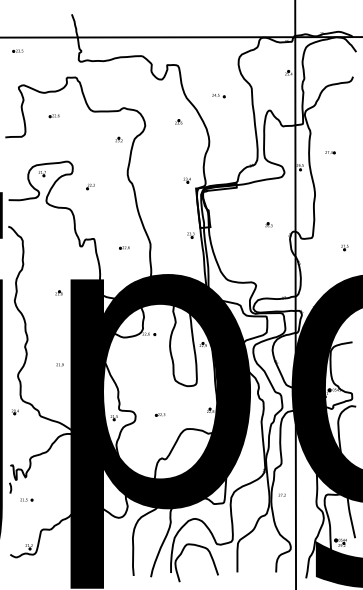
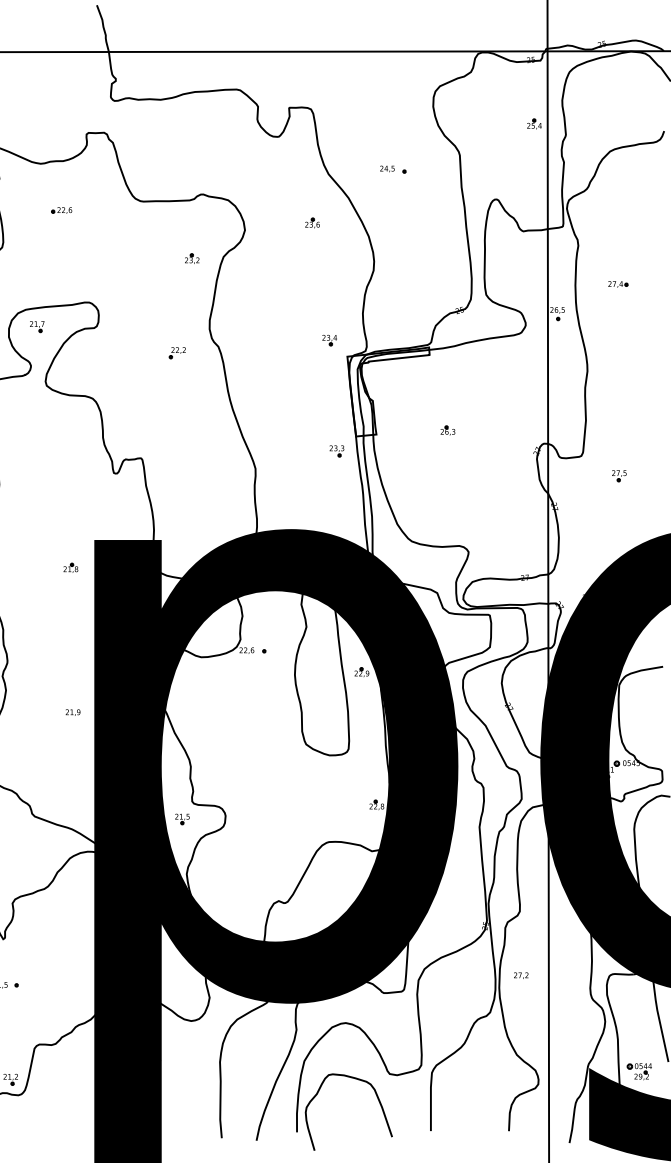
part: (90, 186) -> (176, 352), moved
part: (268, 224) -> (447, 429), moved
part: (124, 247) -> (203, 475), removed
part: (344, 247) -> (618, 475), moved
part: (159, 414) -> (273, 812), removed

